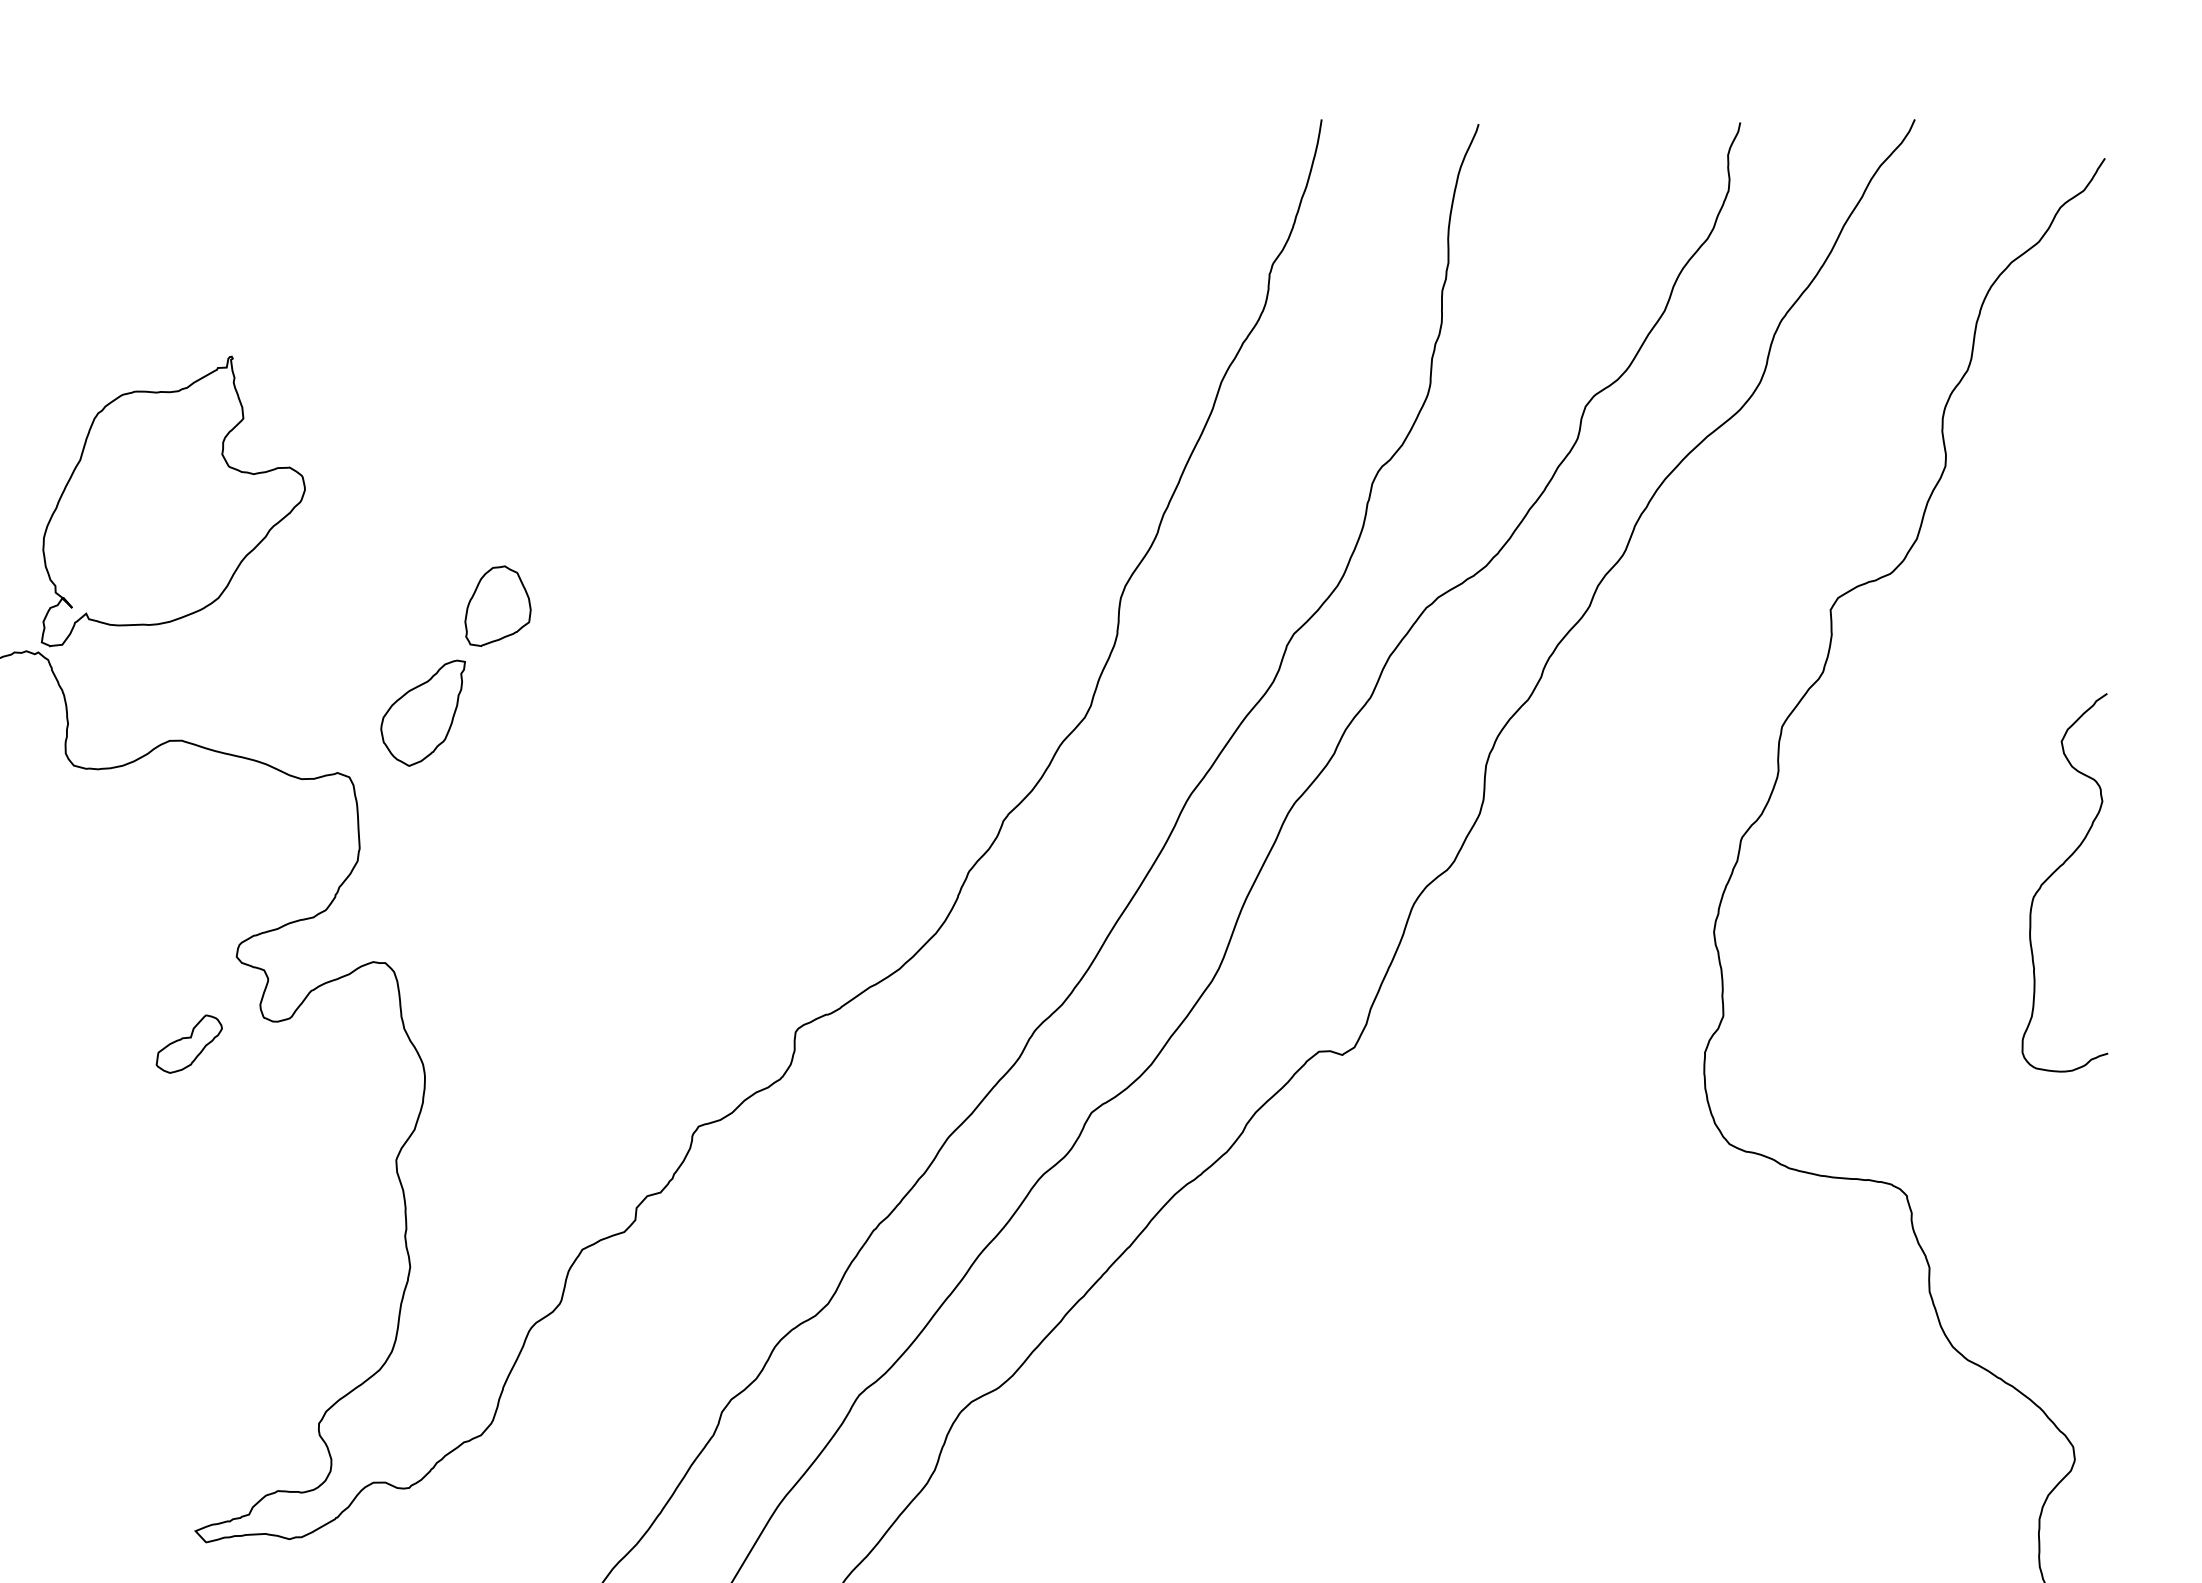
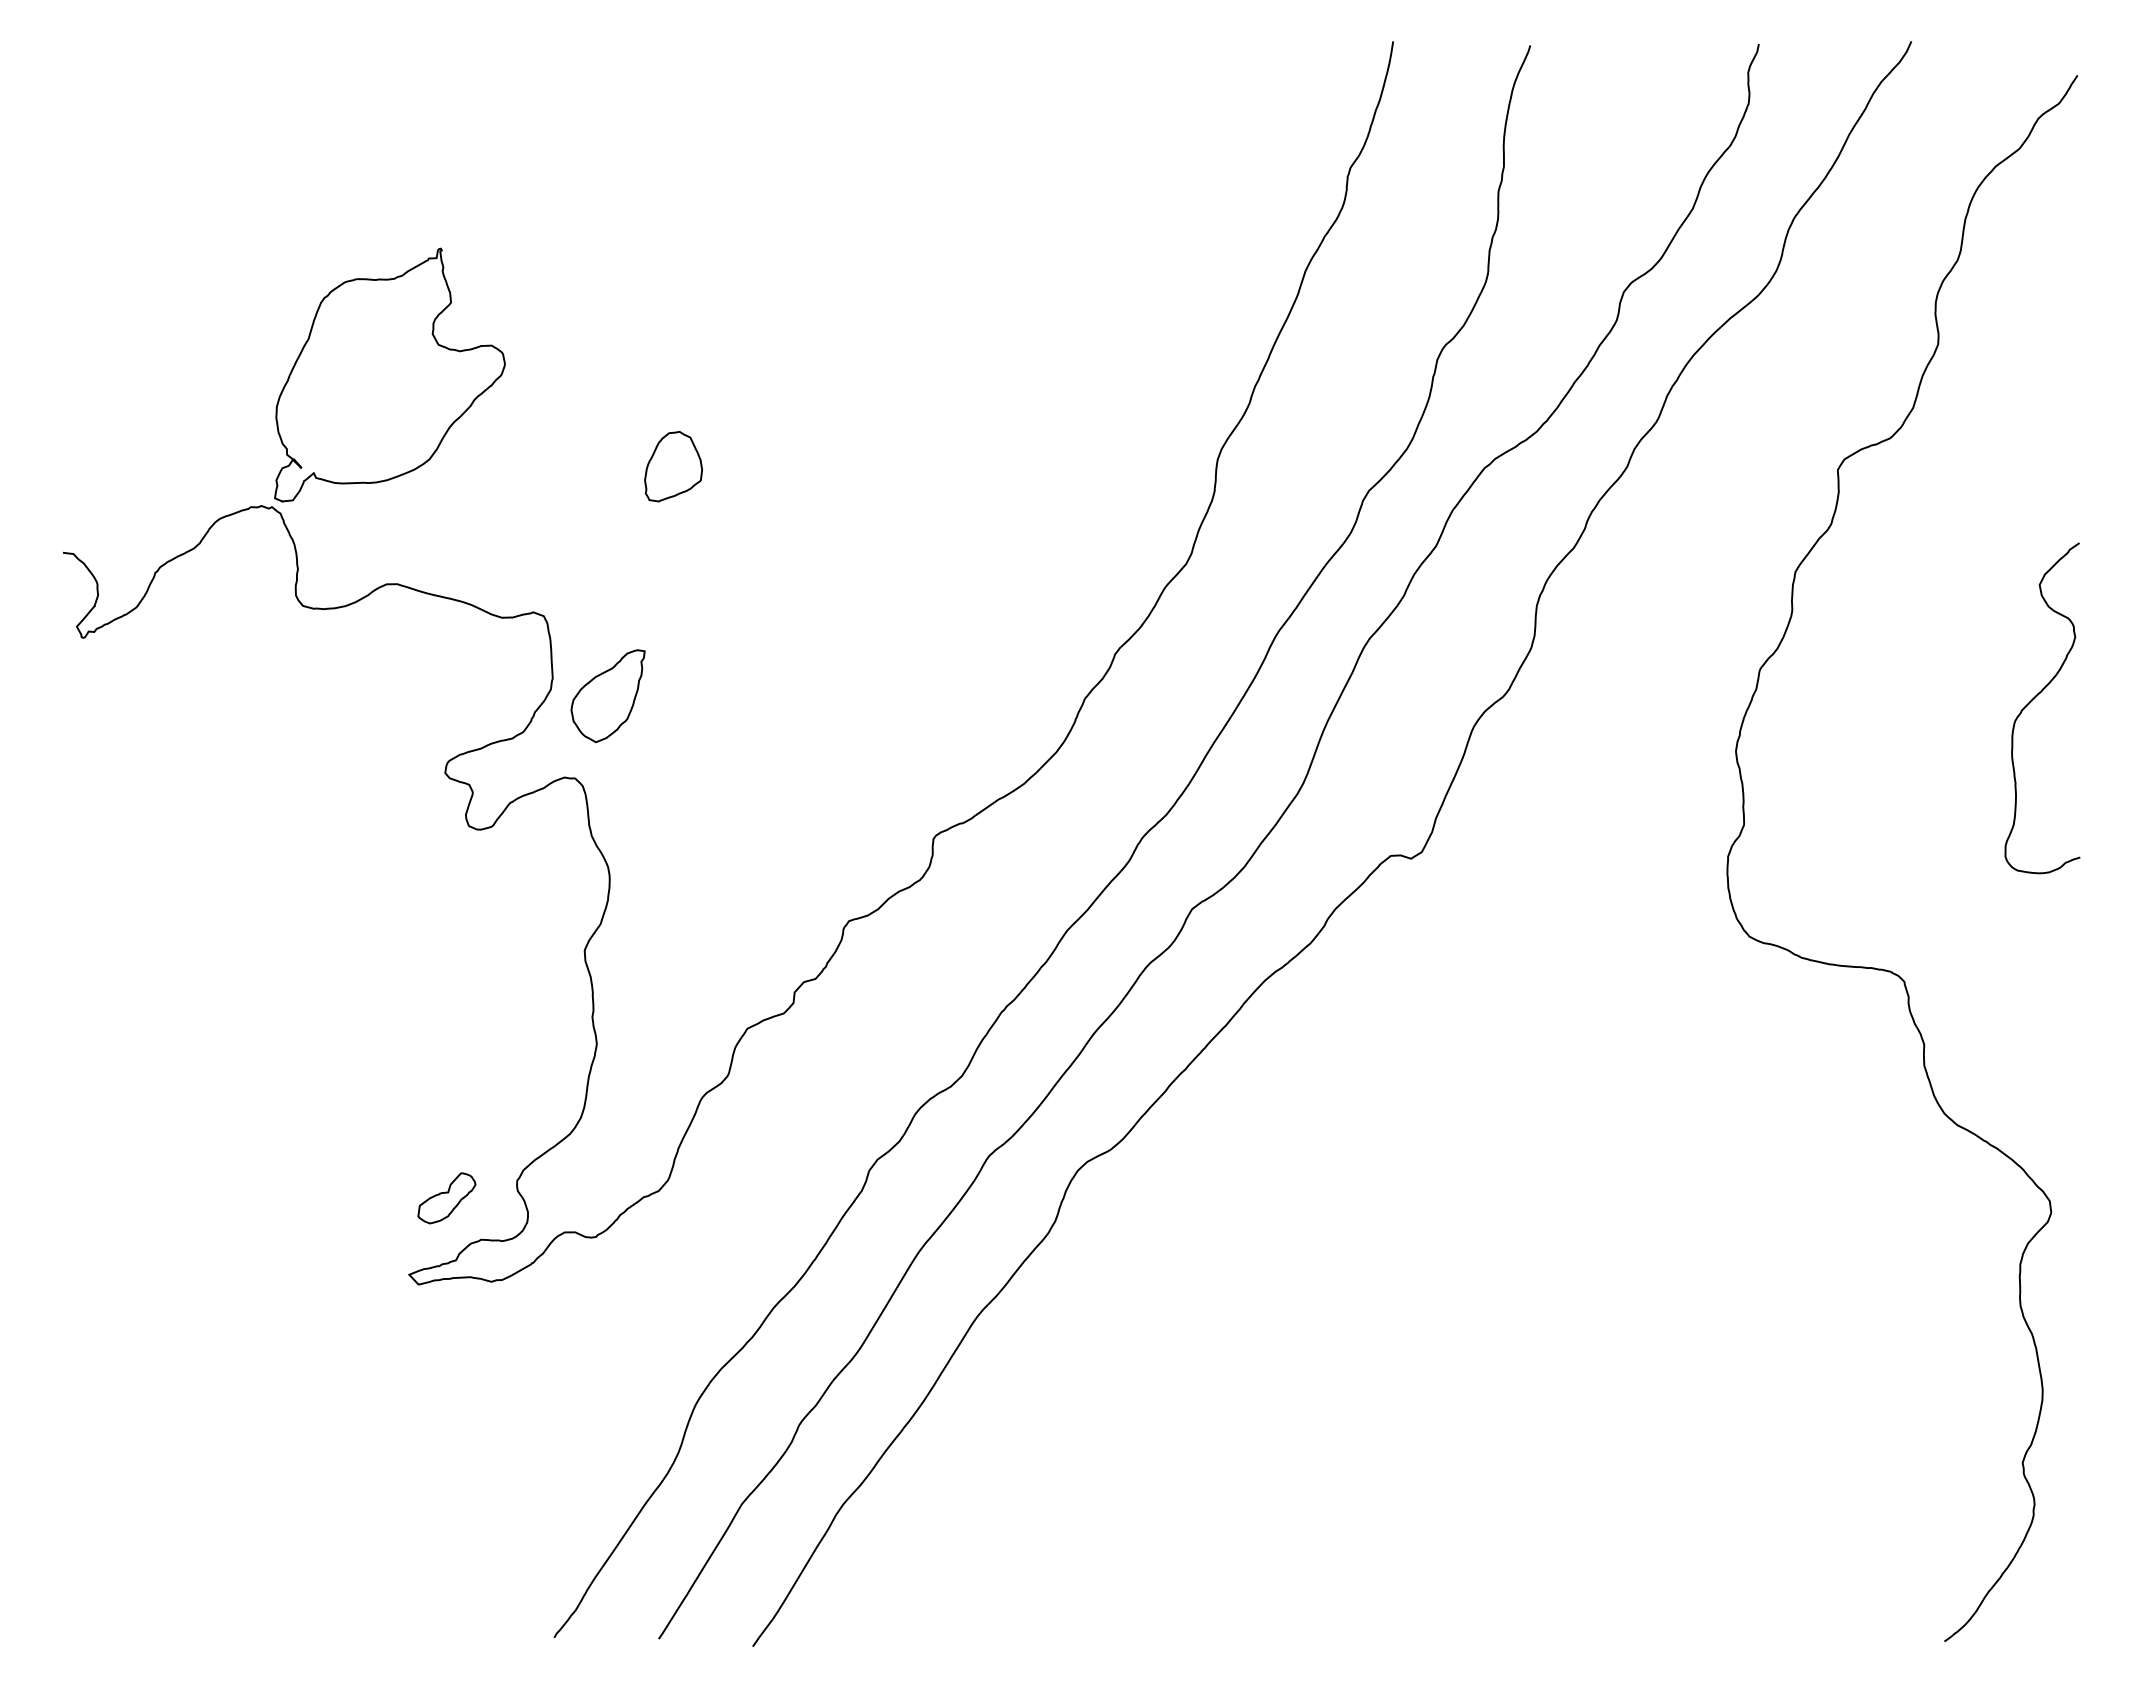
part: (422, 713) -> (607, 696), moved
part: (188, 1044) -> (446, 1198), moved

